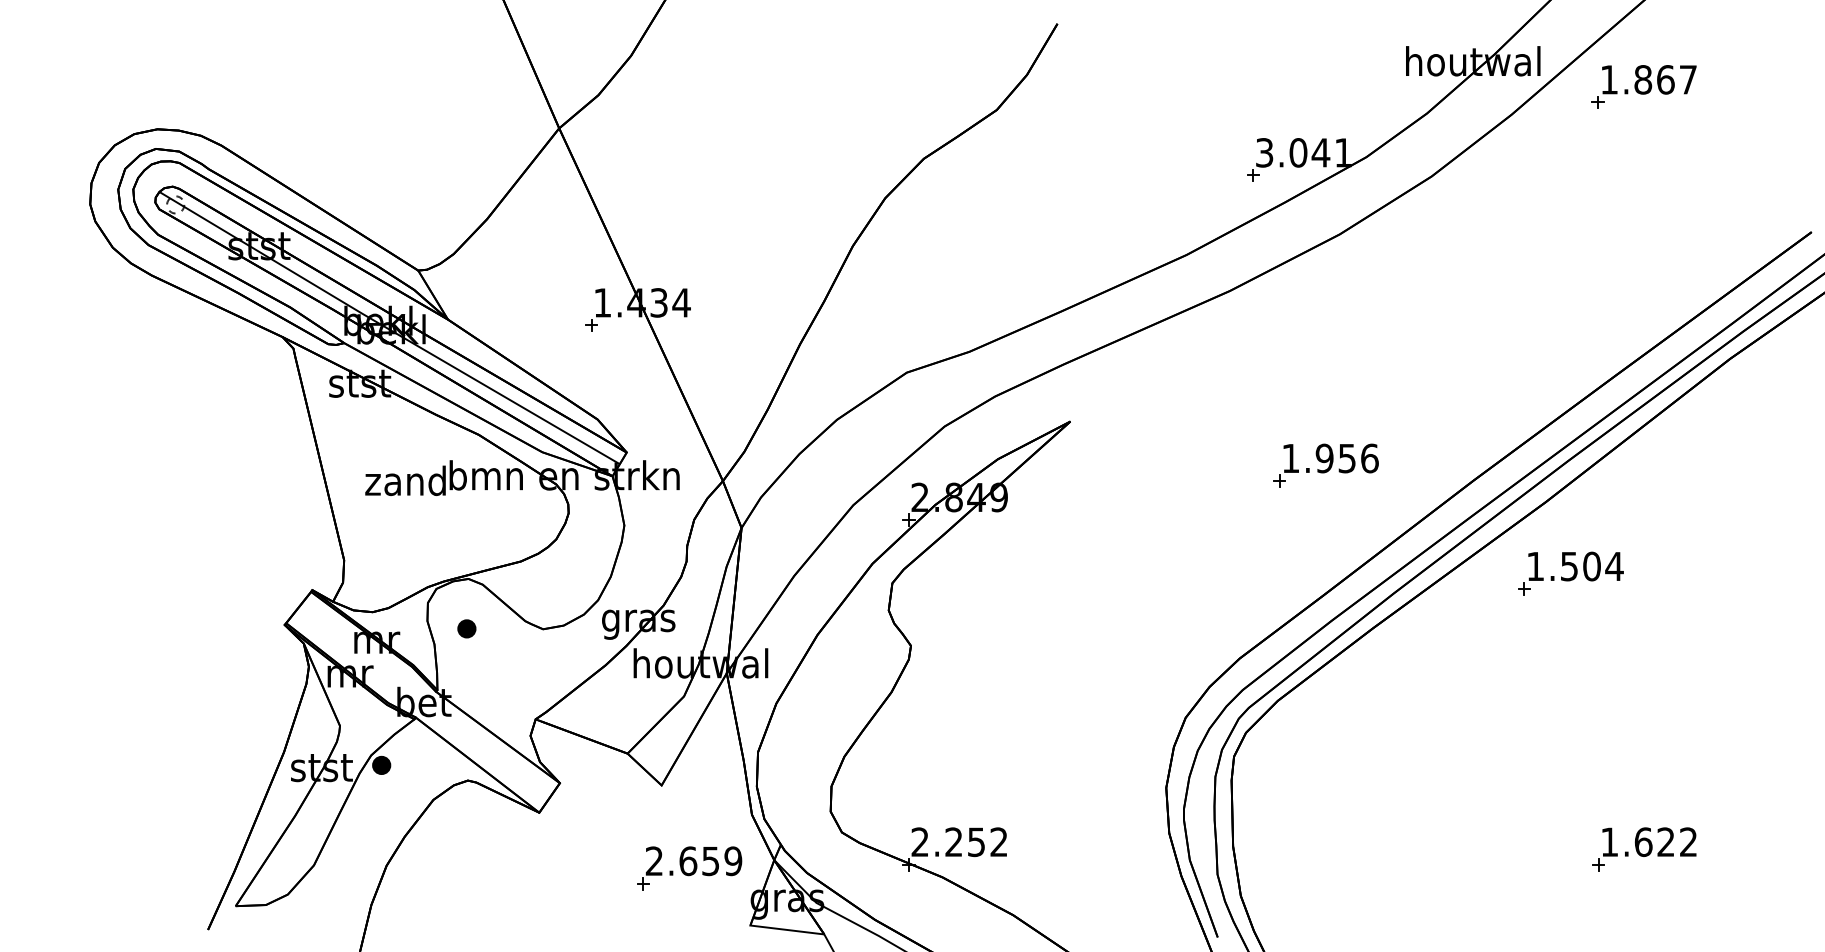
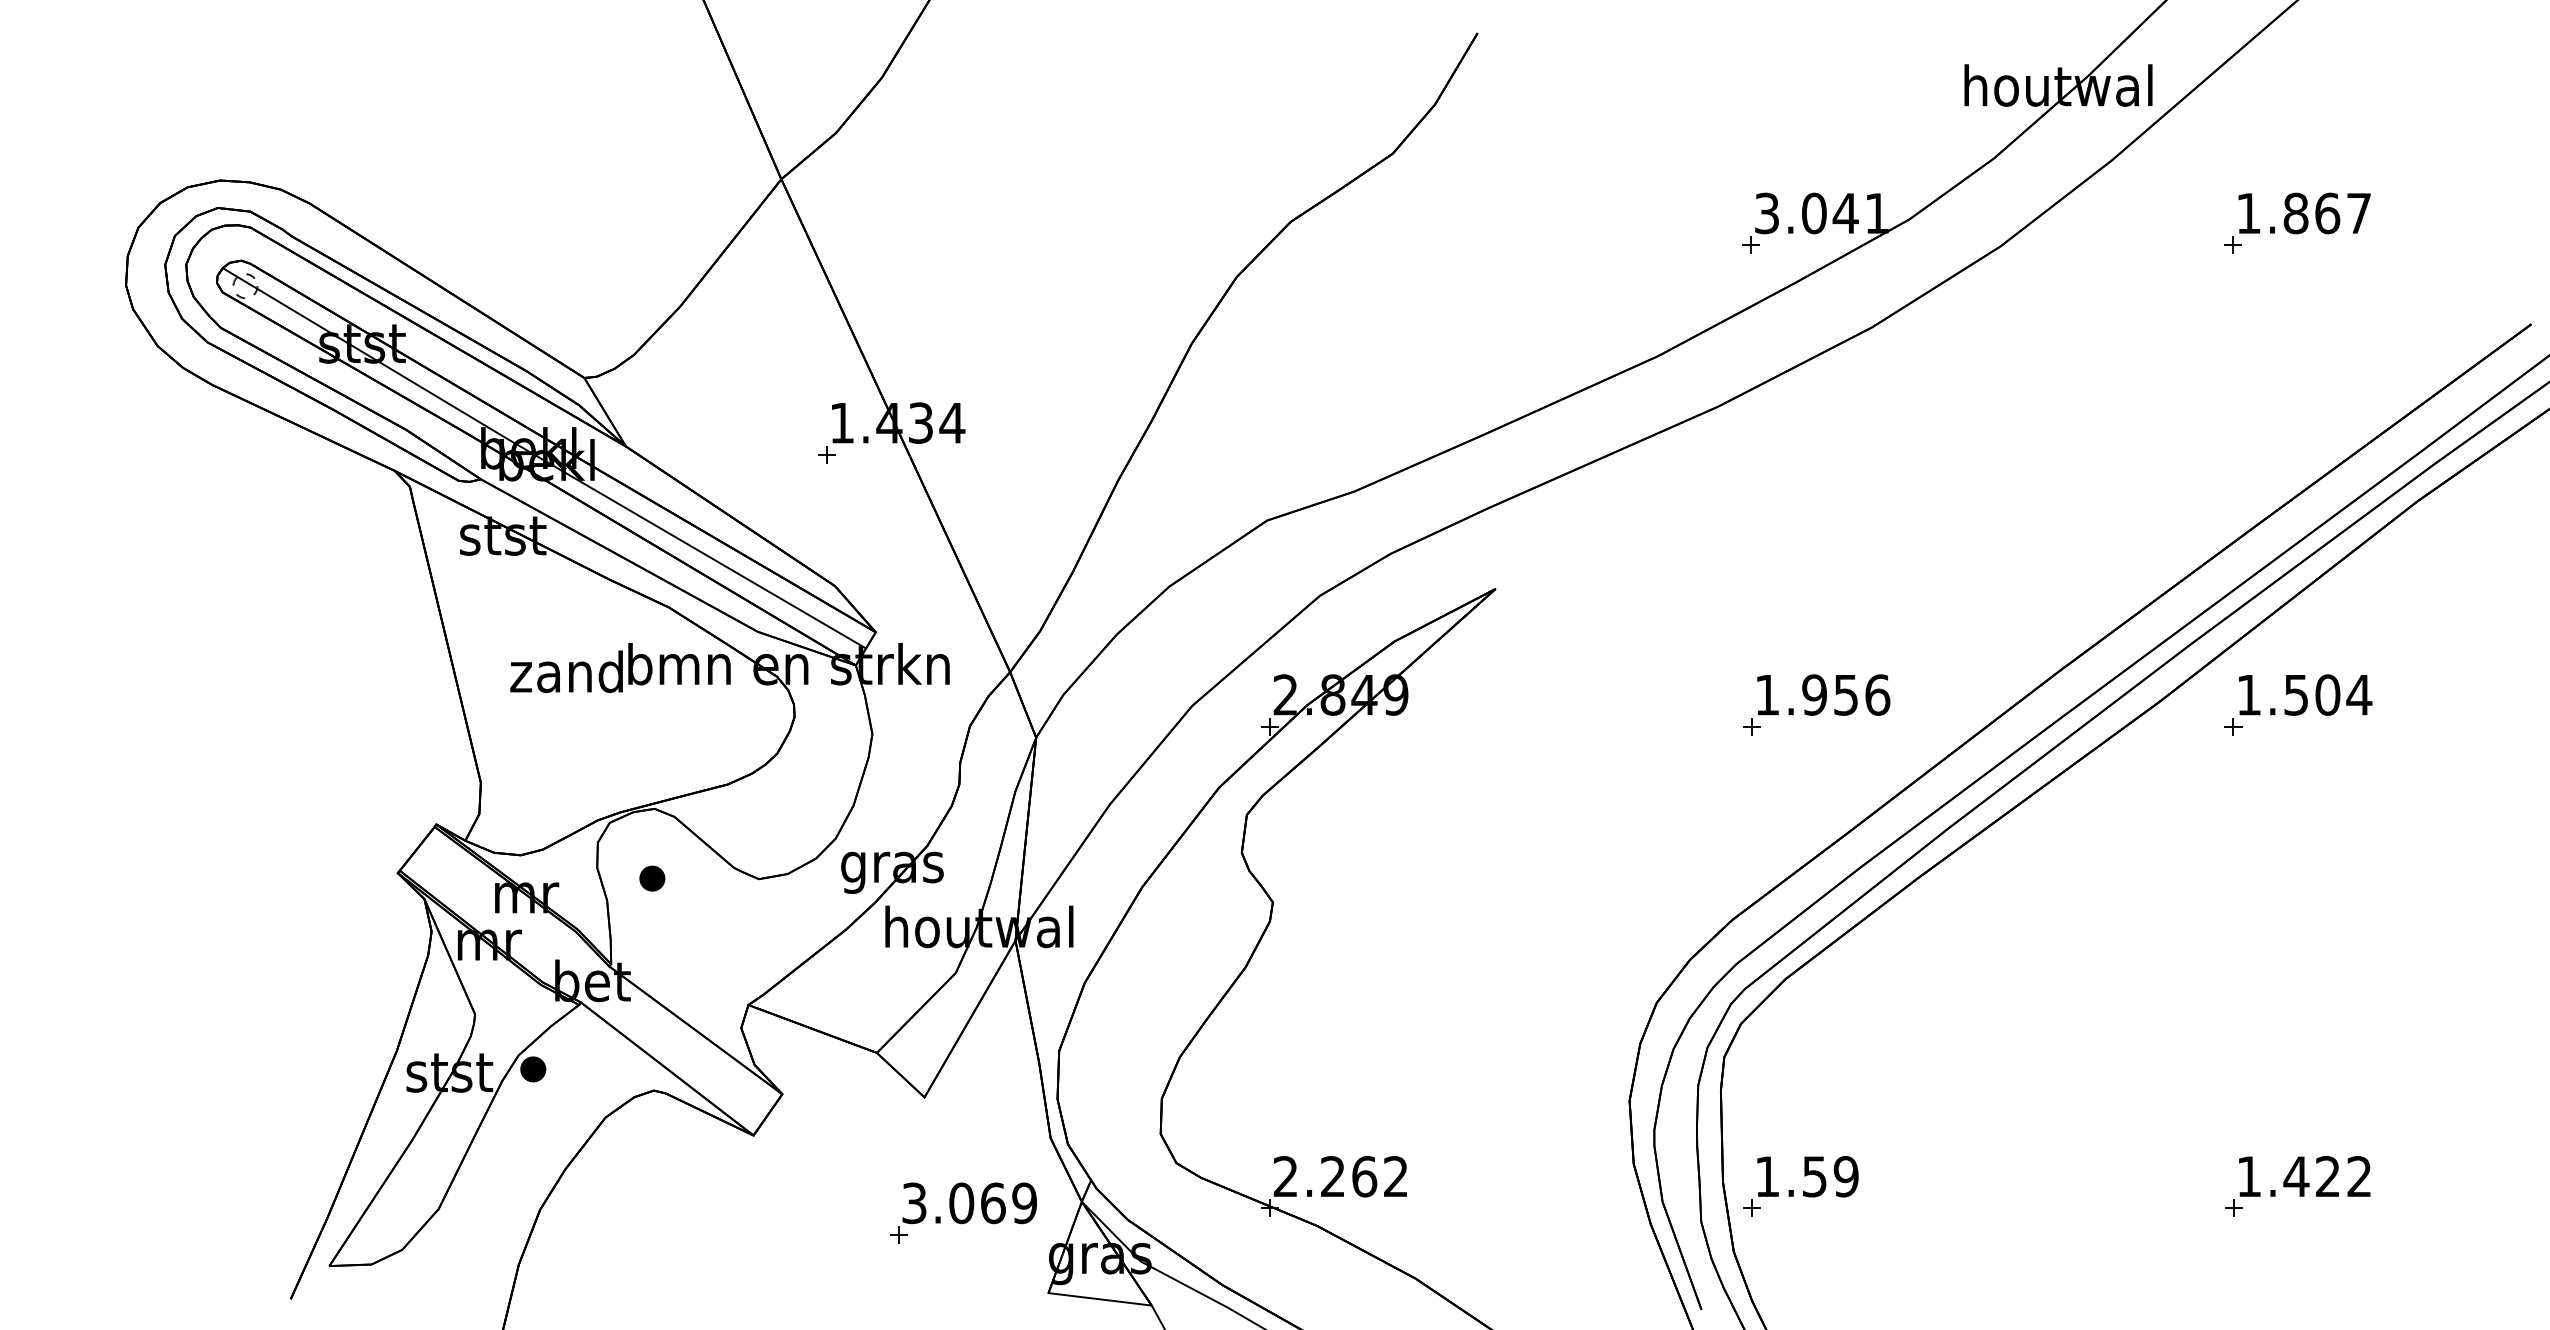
part: (1643, 86) -> (2296, 222), moved
part: (1325, 465) -> (1815, 704), moved
part: (1570, 573) -> (2297, 704), moved
text: (976, 842) -> (1364, 1177), 2.252 -> 2.262
text: (1643, 842) -> (2296, 1177), 1.622 -> 1.422
part: (1288, 849) -> (1800, 1186), added
text: (682, 861) -> (953, 1203), 2.659 -> 3.069

